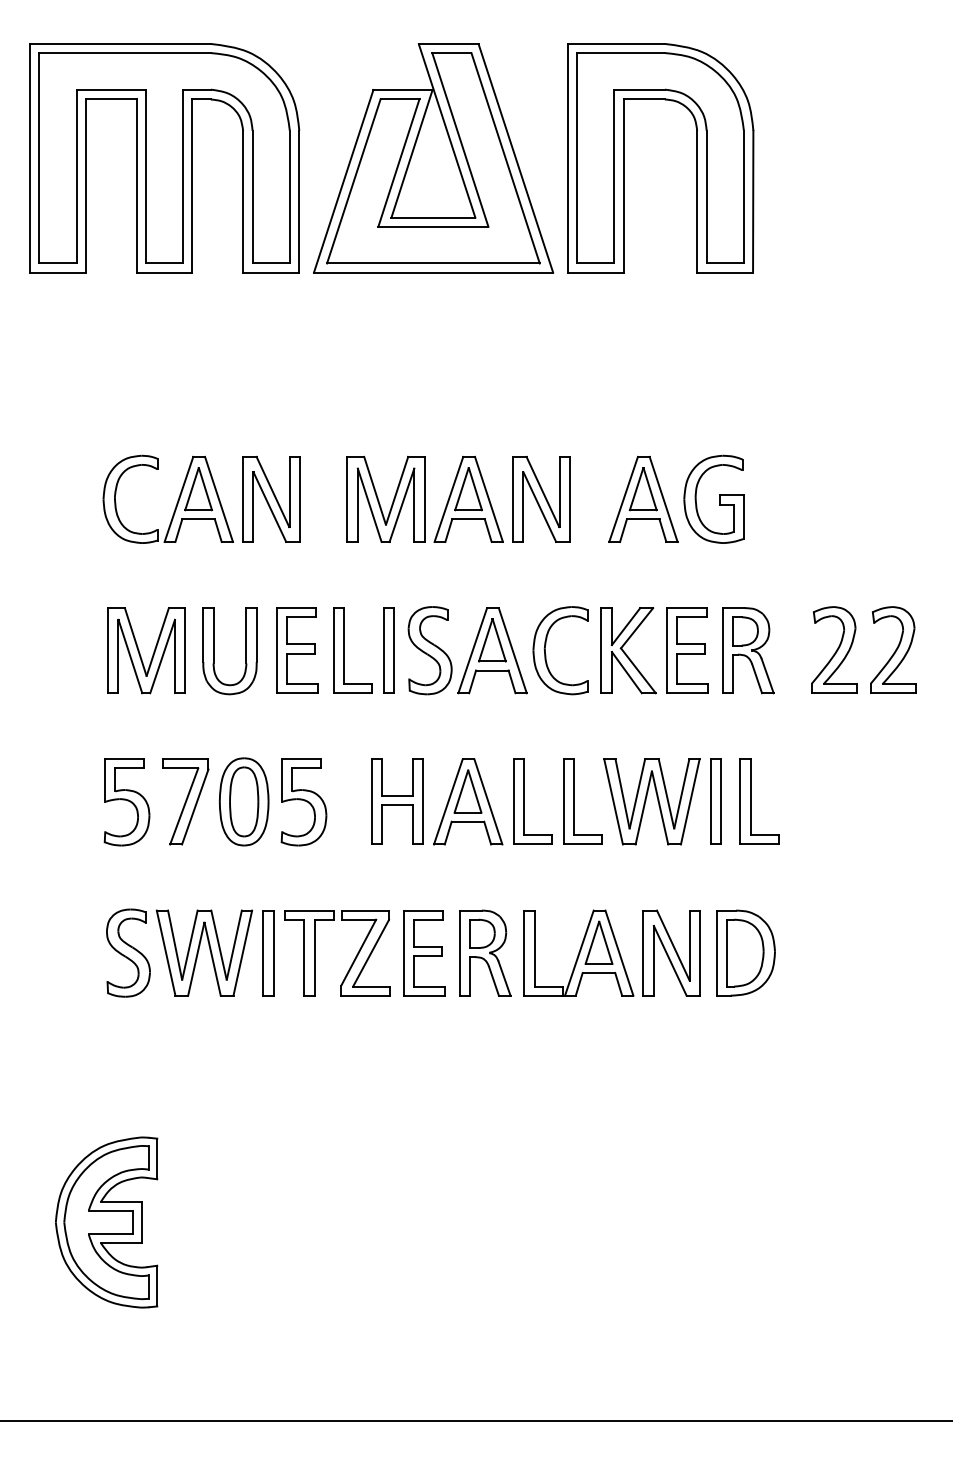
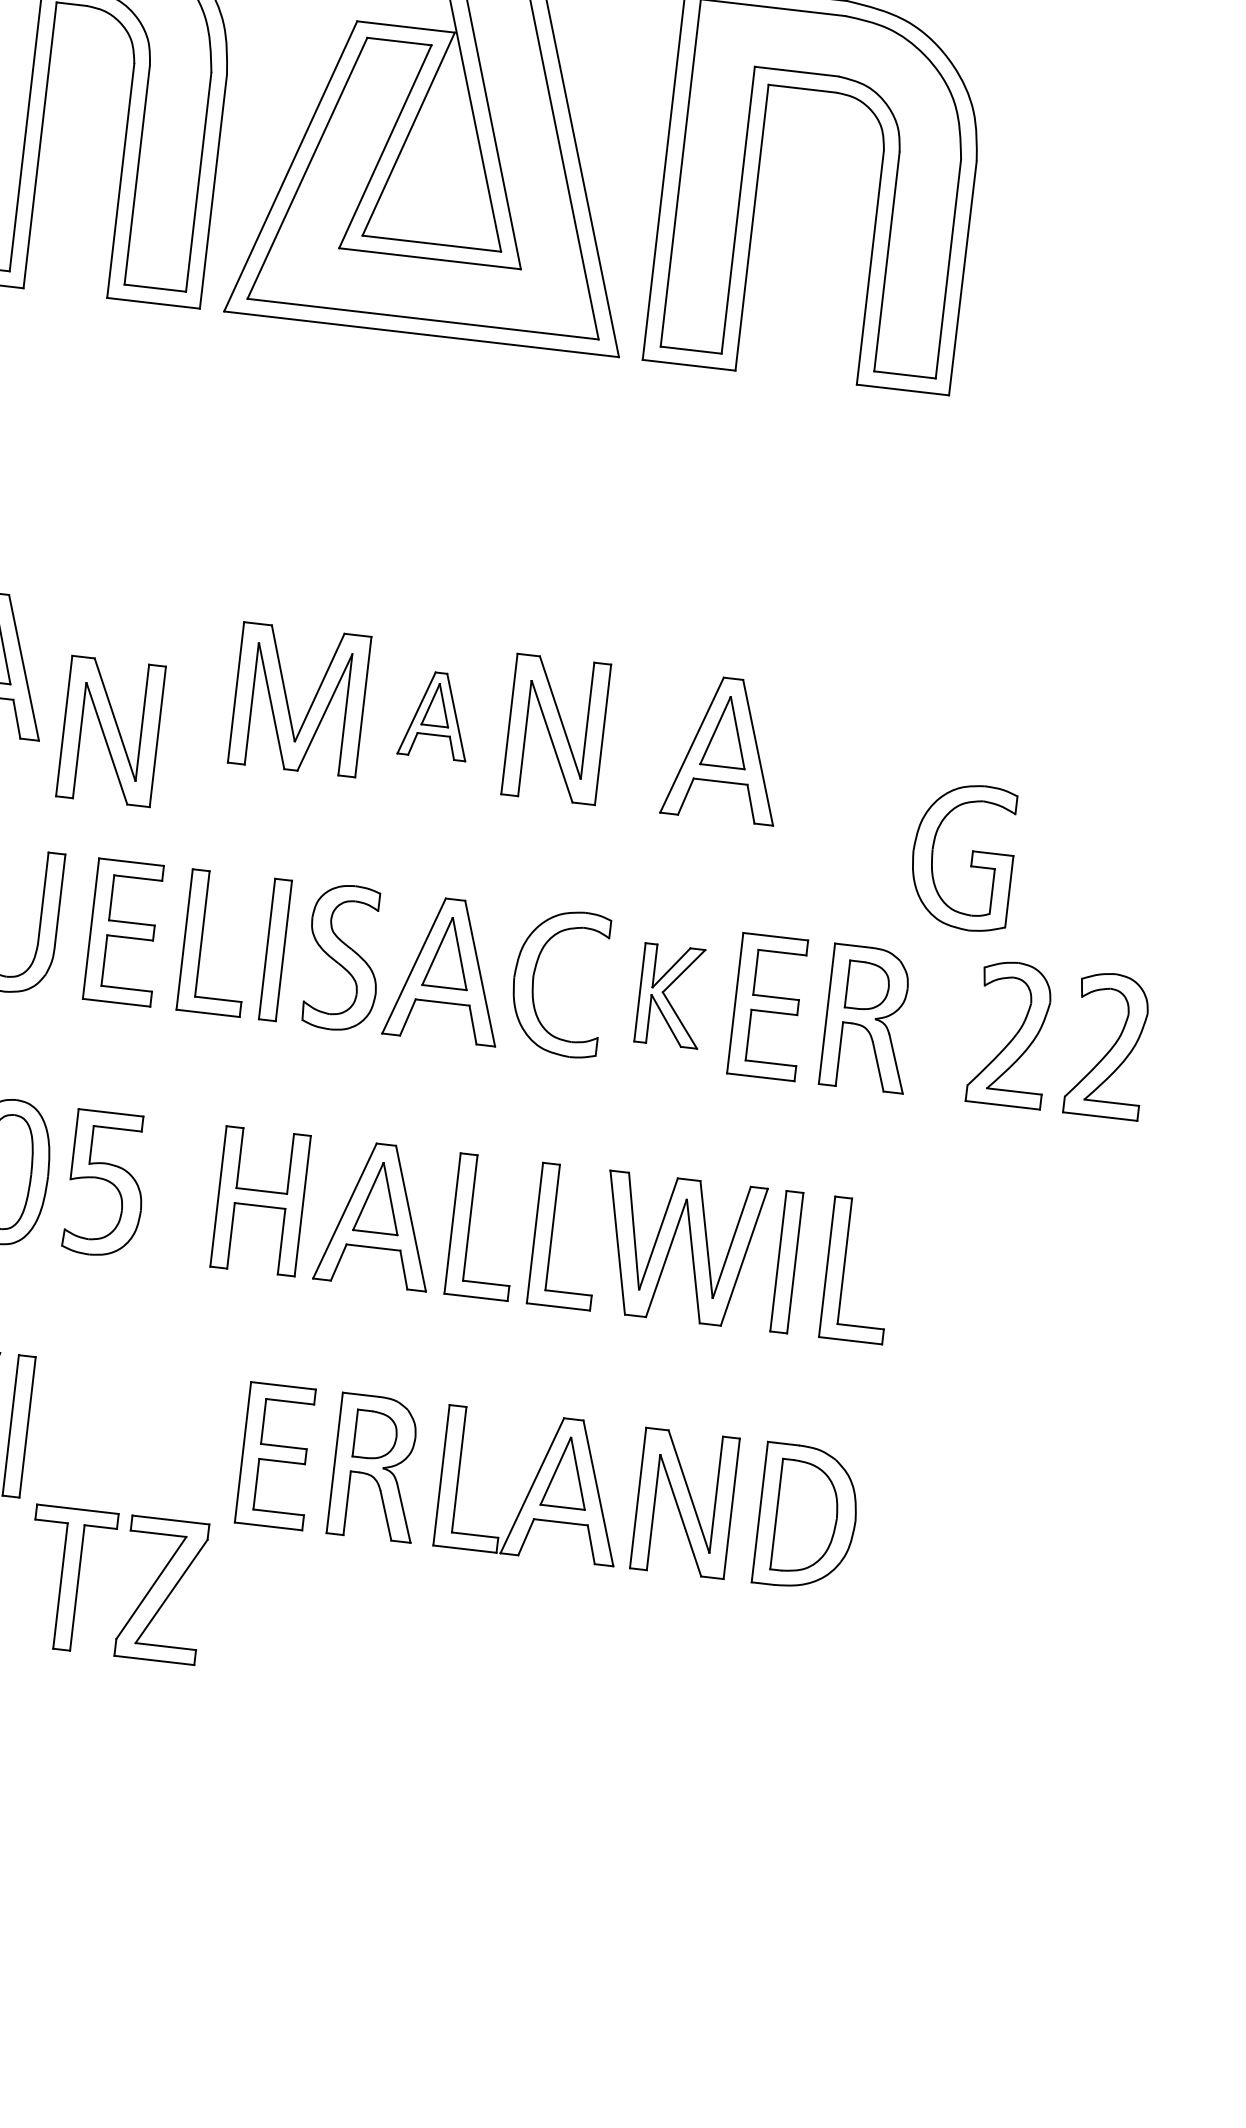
part: (468, 498) -> (436, 713), size x0.6
part: (713, 498) -> (961, 855), moved
part: (271, 499) -> (111, 731), moved
part: (628, 650) -> (671, 995), size x0.7
part: (353, 960) -> (141, 1600), moved

